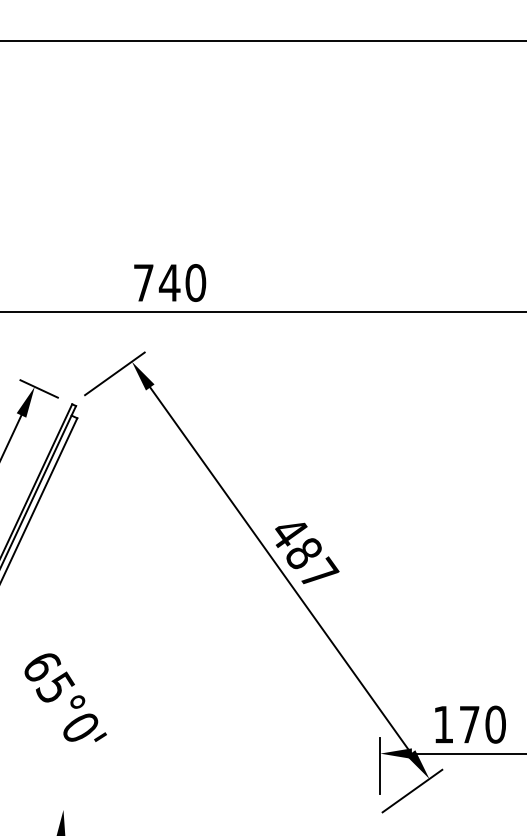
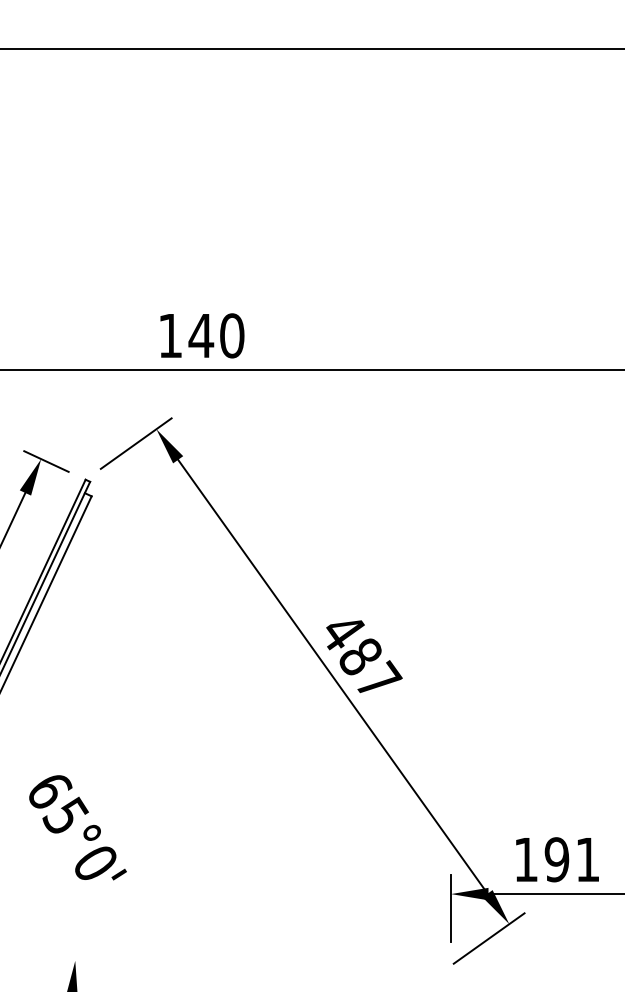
text: (143, 282) -> (170, 335), 740 -> 140
text: (482, 724) -> (572, 859), 170 -> 191

